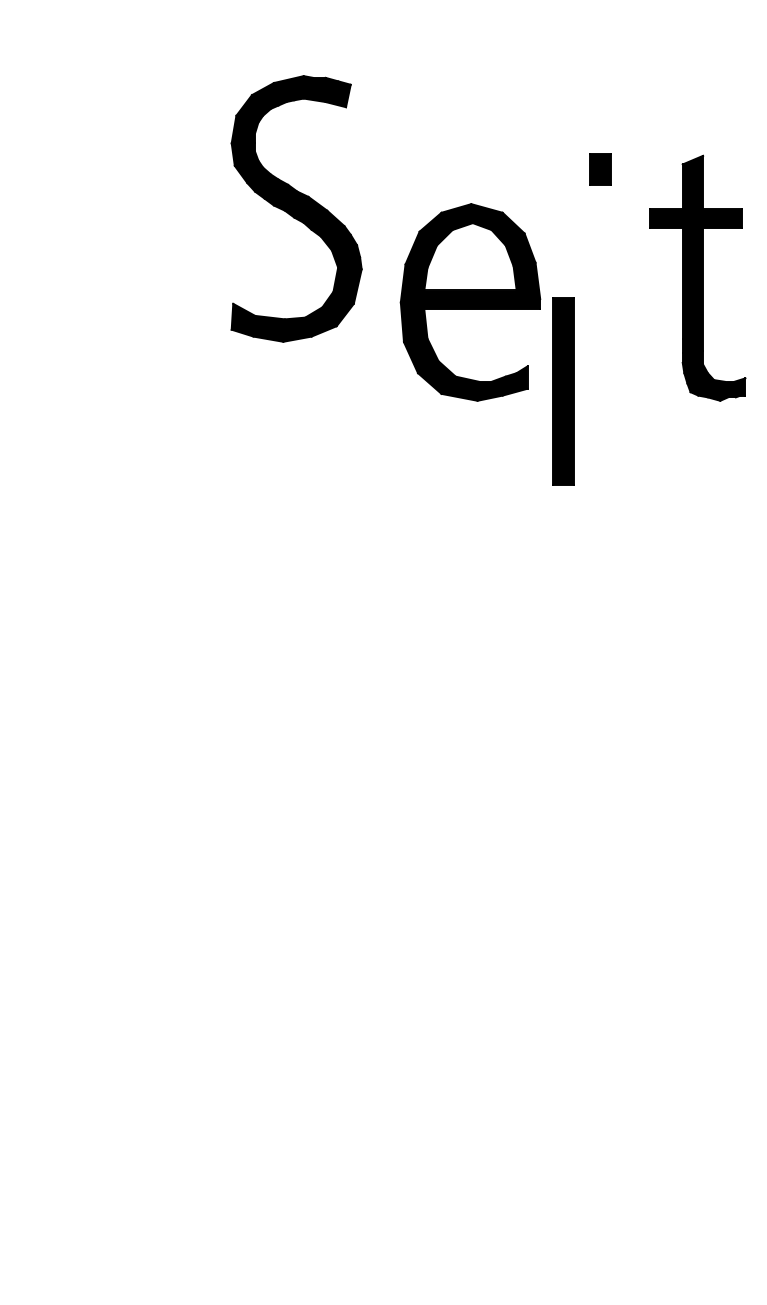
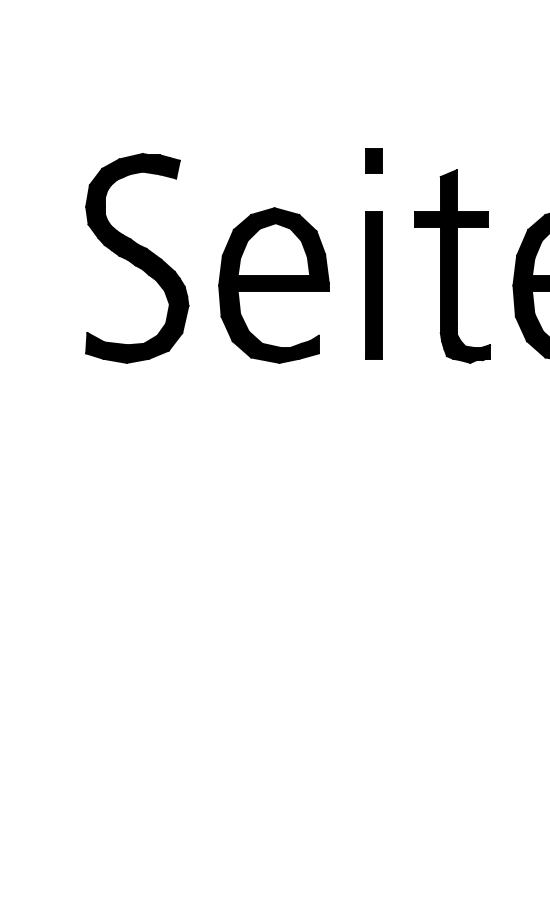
part: (600, 169) -> (373, 160), moved
part: (296, 208) -> (137, 258), moved
part: (563, 391) -> (373, 285), moved

